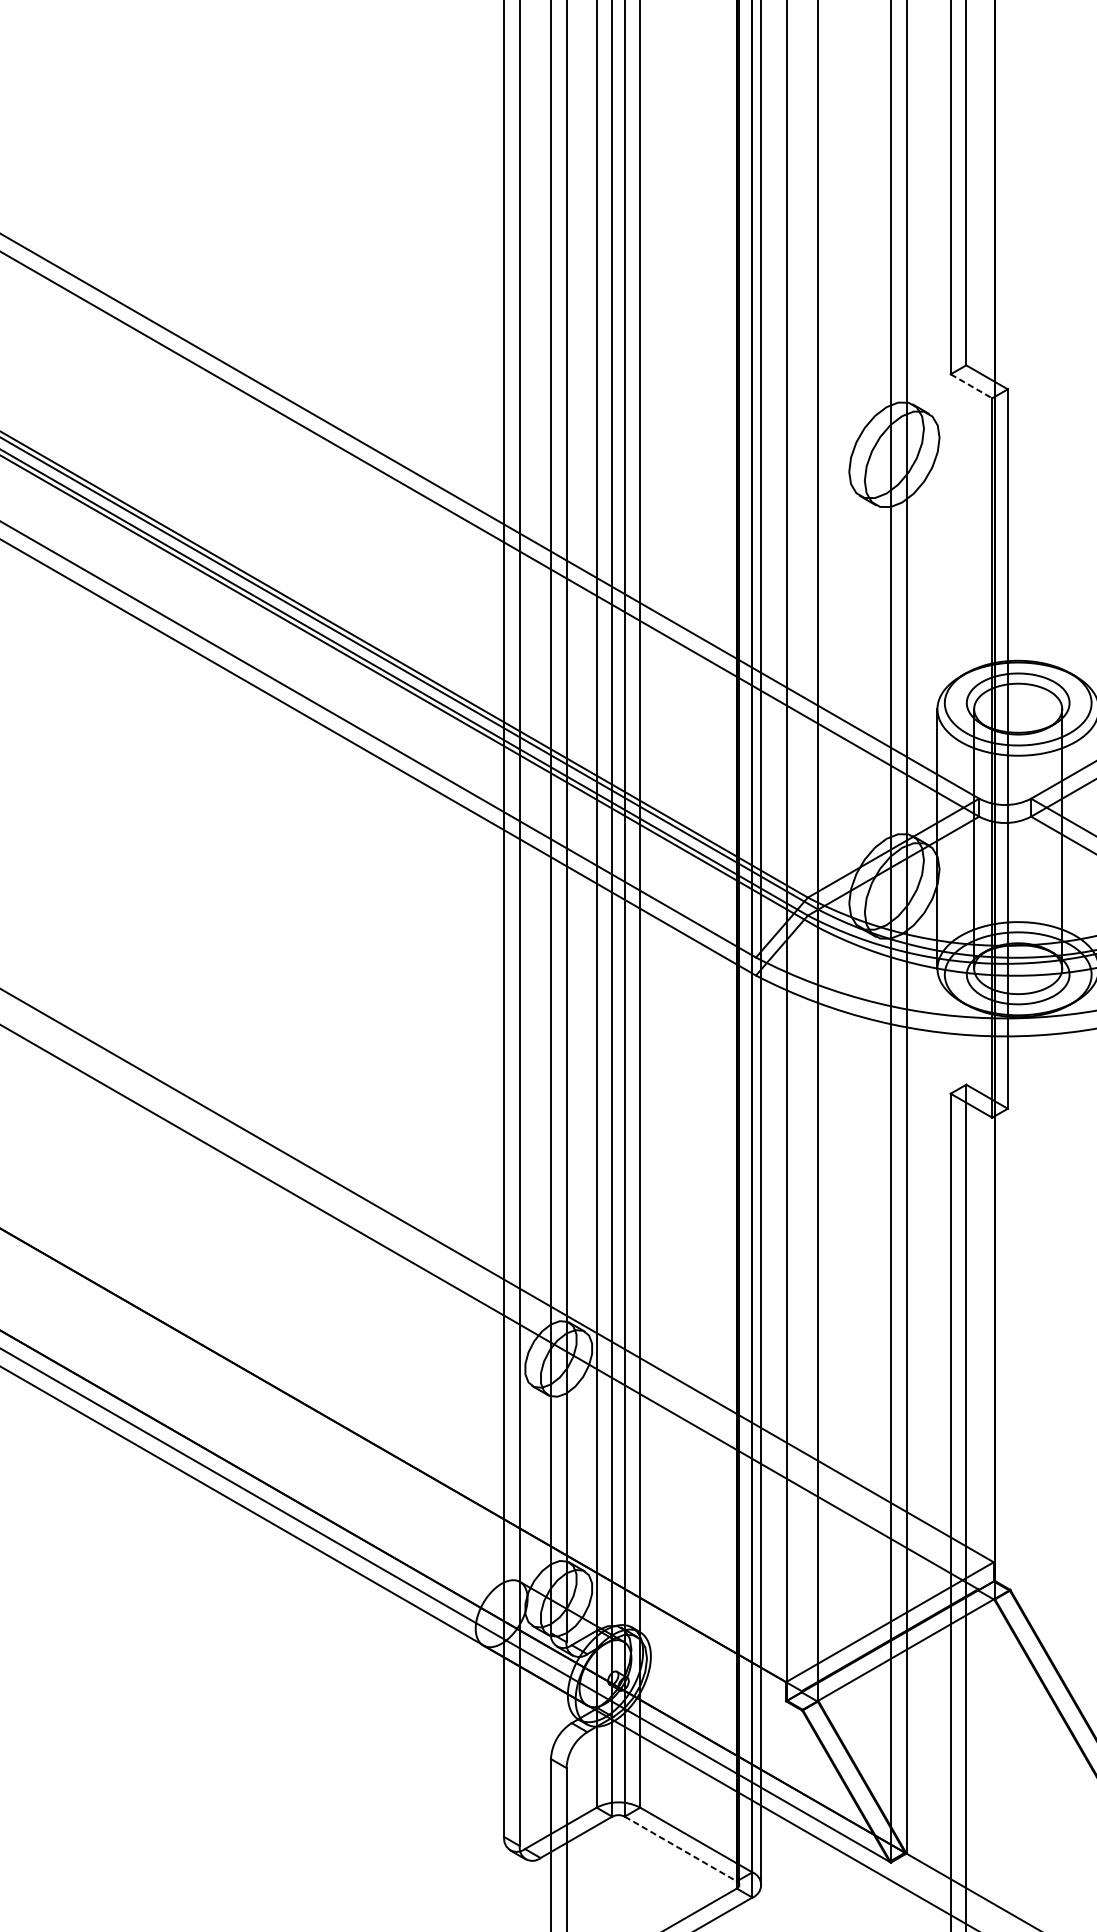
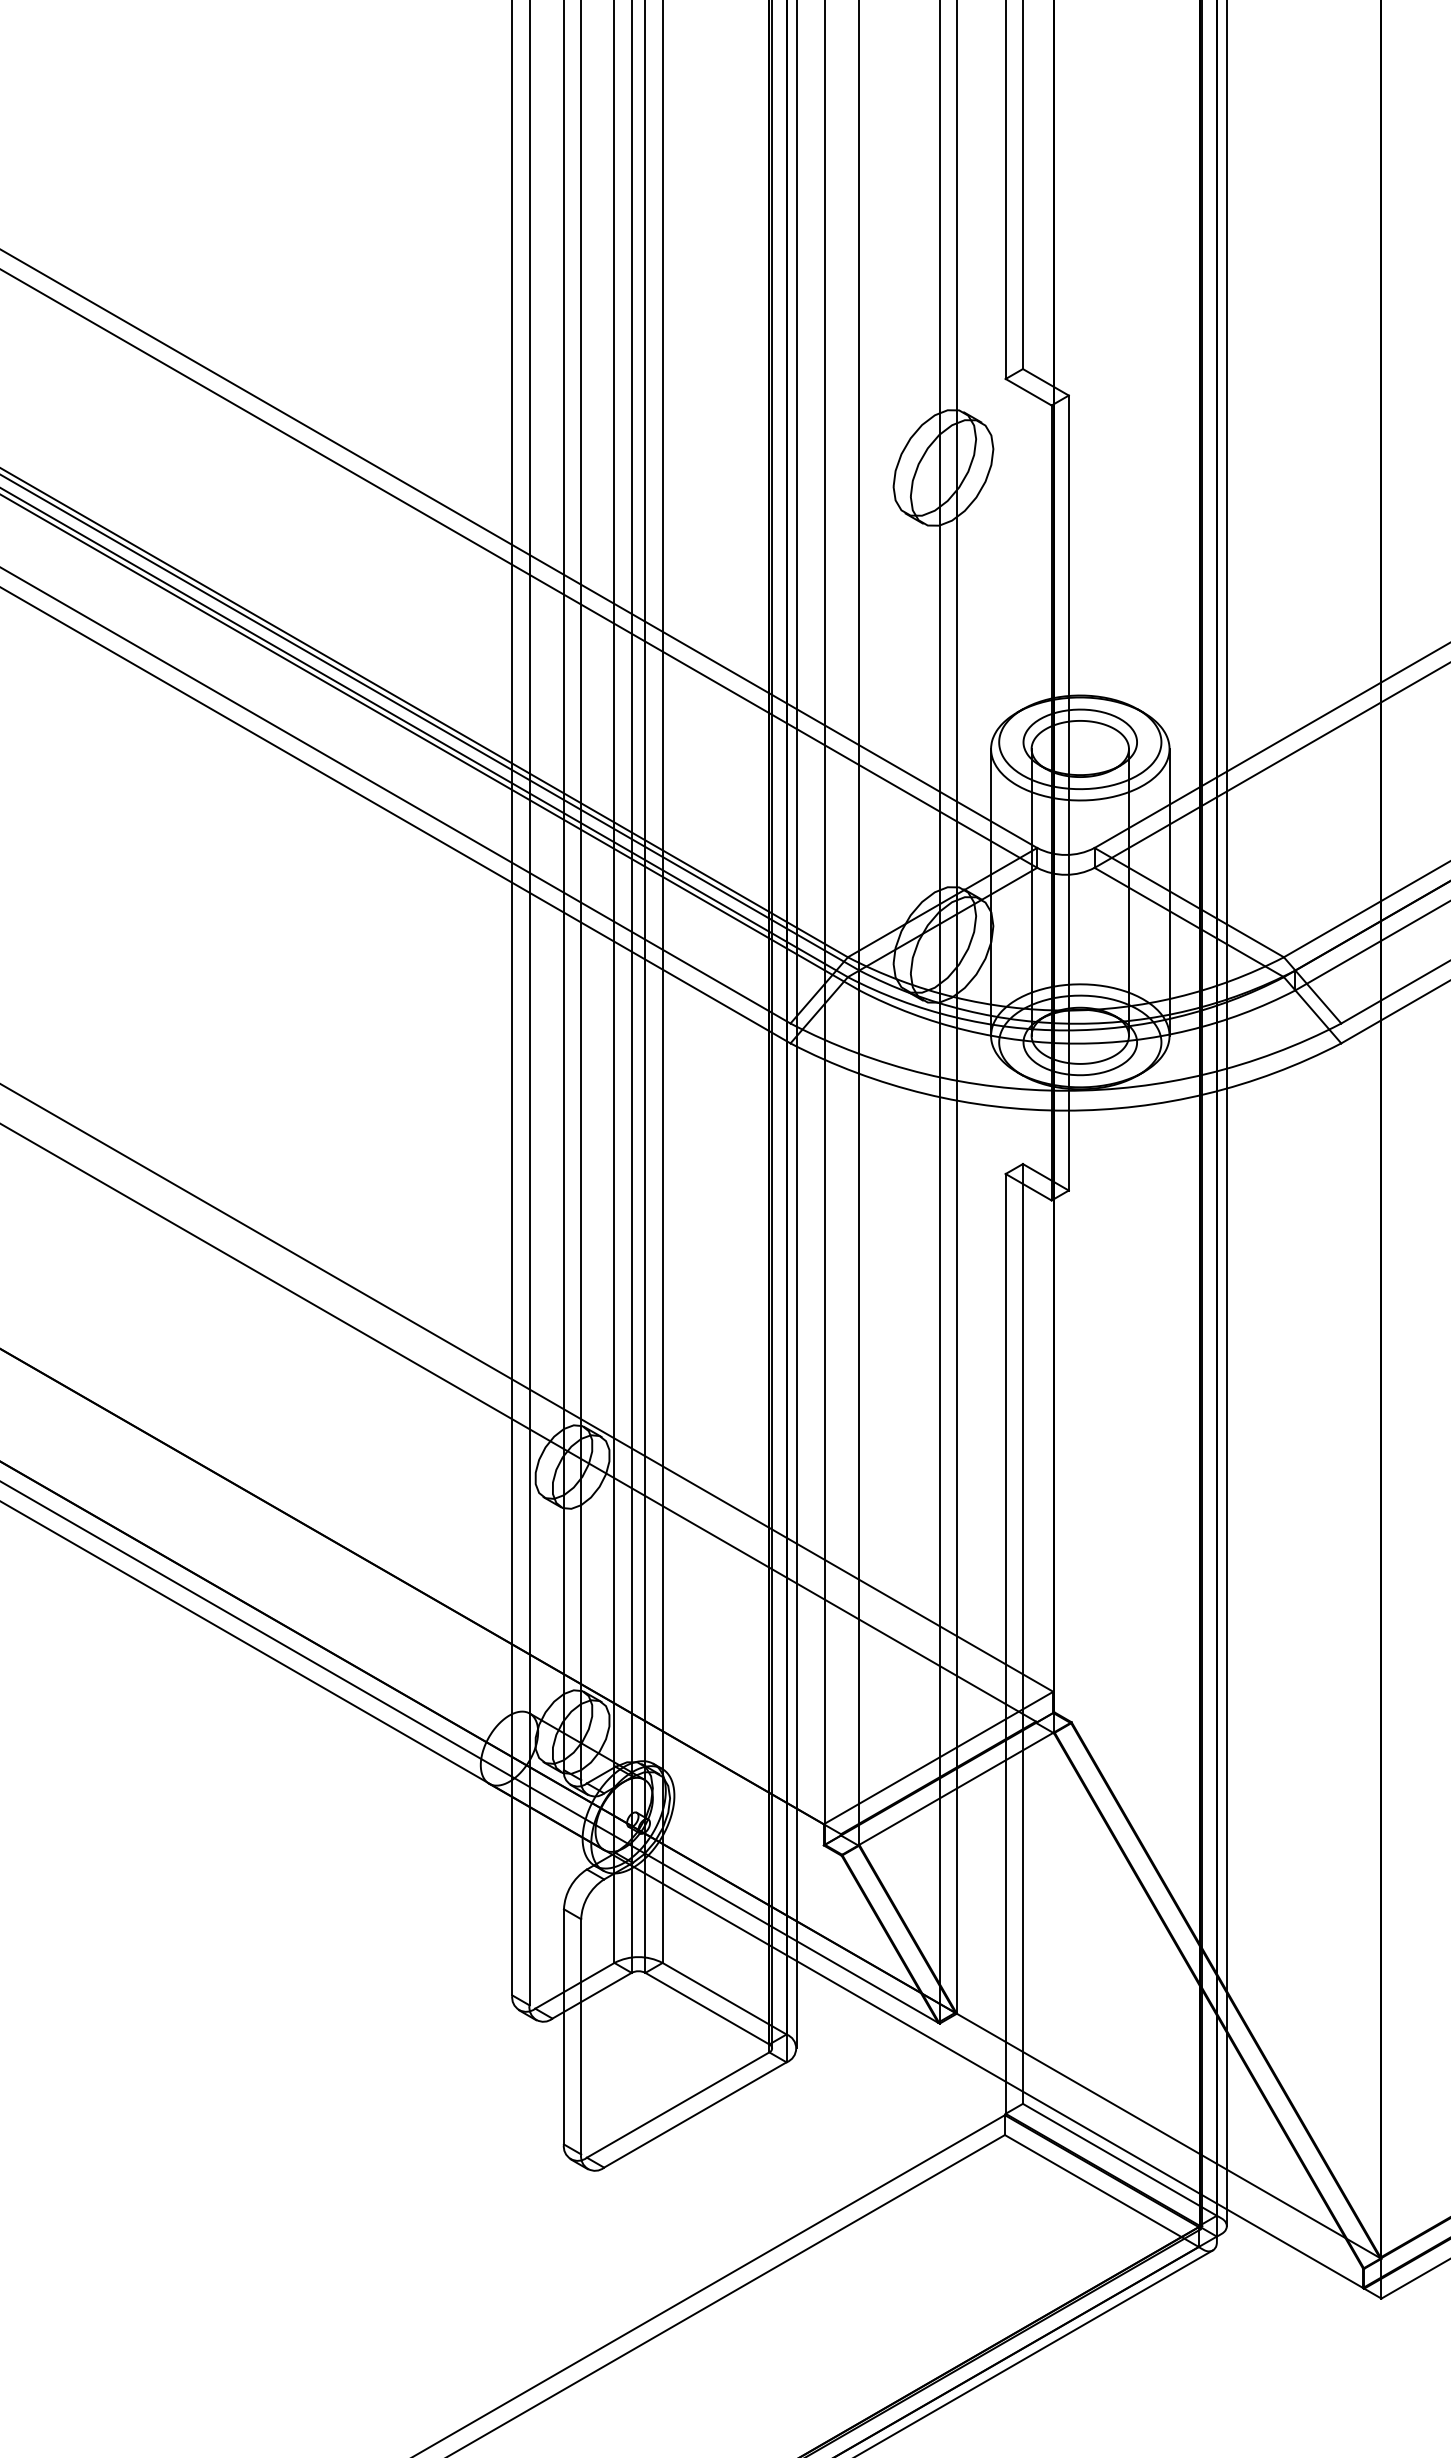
line: (971, 386) -> (1028, 392), dashed -> solid
line: (680, 1848) -> (707, 2008), dashed -> solid

